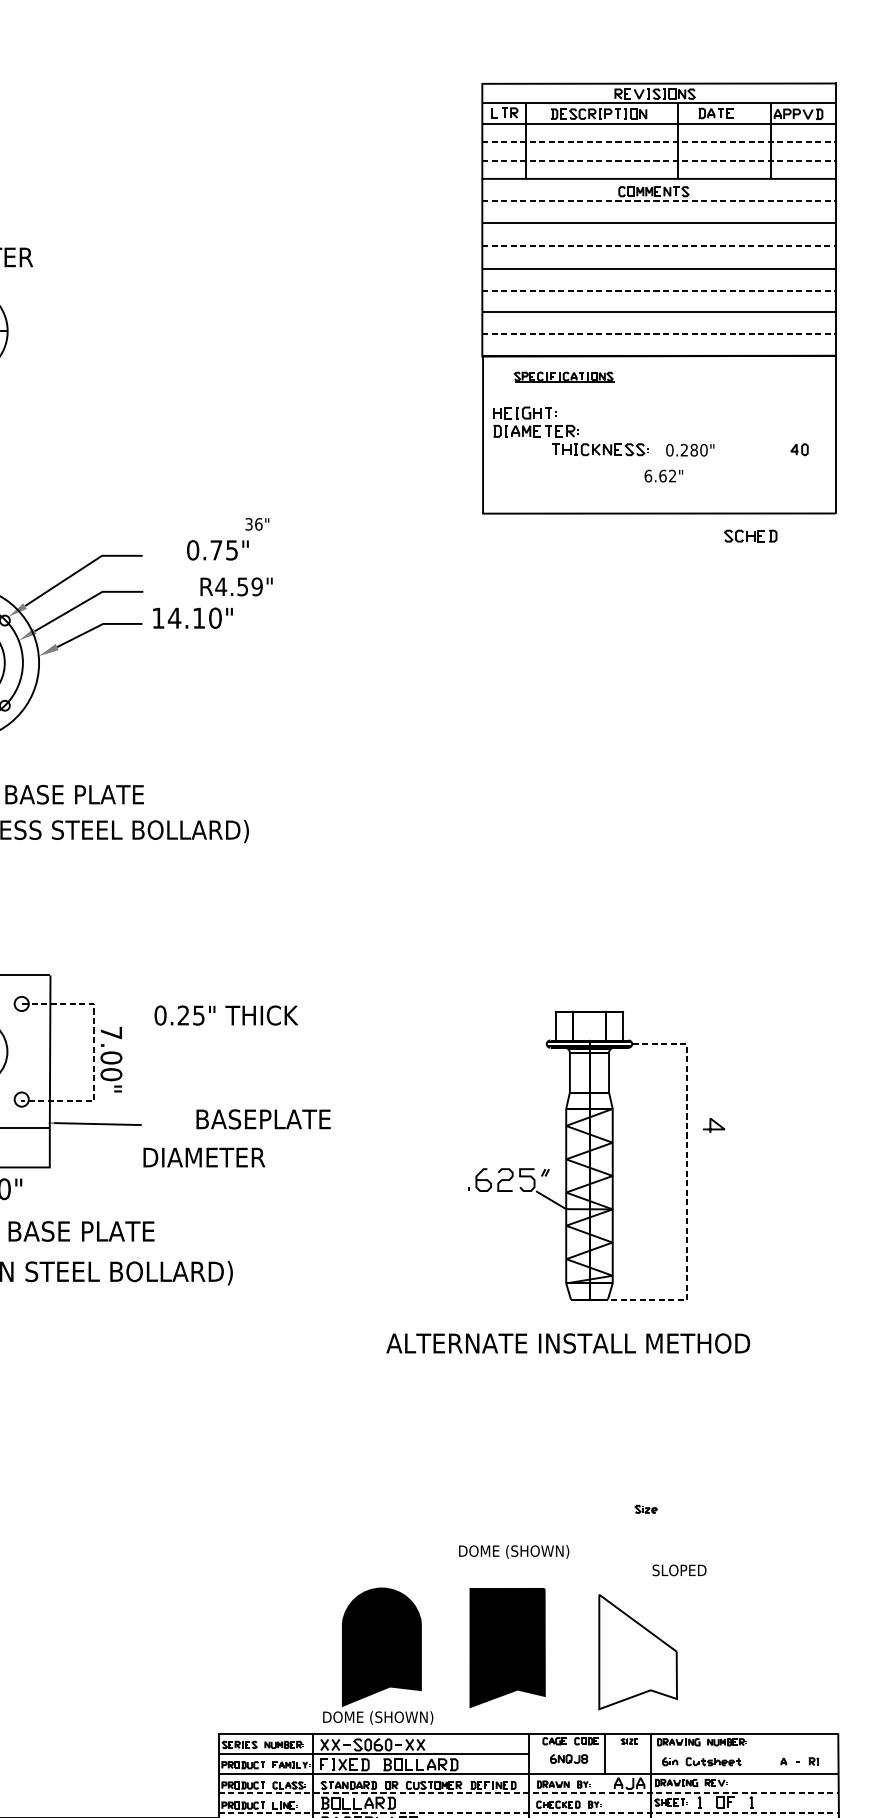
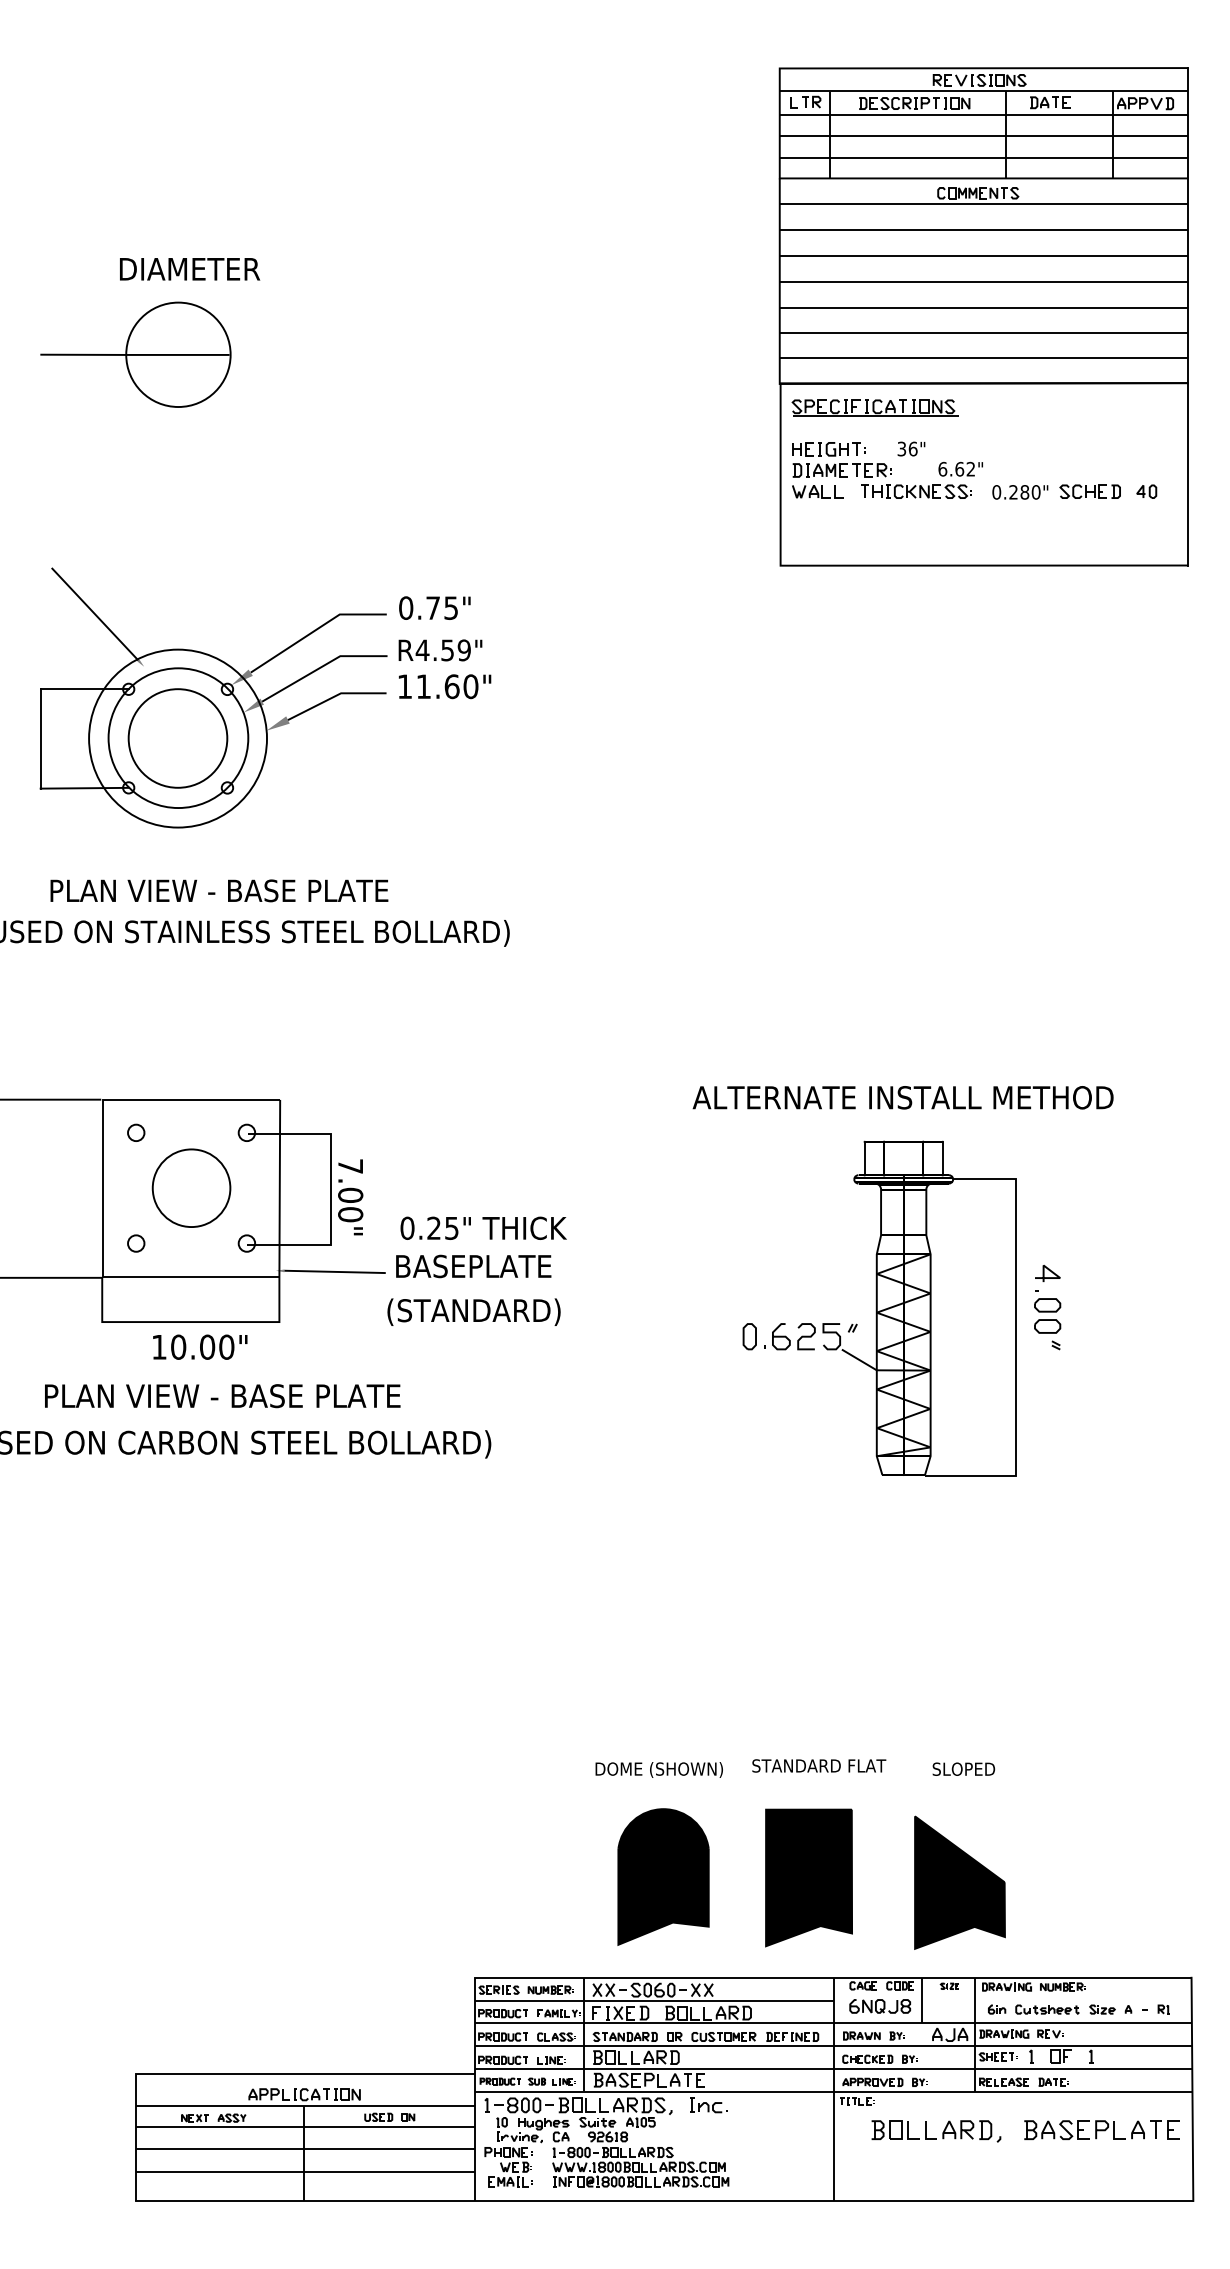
line: (659, 142) -> (984, 136), dashed -> solid
line: (659, 160) -> (984, 157), dashed -> solid
line: (659, 201) -> (984, 204), dashed -> solid
line: (659, 246) -> (984, 256), dashed -> solid
line: (659, 291) -> (984, 308), dashed -> solid
line: (659, 333) -> (984, 357), dashed -> solid
part: (564, 376) -> (874, 407), size x1.43
part: (514, 449) -> (817, 491), added
text: (663, 475) -> (960, 468), moved
text: (257, 523) -> (911, 448), moved
part: (750, 535) -> (1089, 491), moved
text: (217, 549) -> (434, 607), moved
text: (236, 586) -> (440, 650), moved
text: (186, 618) -> (437, 686), 14.10" -> 11.60"
text: (226, 1014) -> (483, 1227), moved
line: (93, 1053) -> (330, 1190), dashed -> solid
text: (263, 1119) -> (473, 1266), moved
text: (217, 1158) -> (473, 1311), DIAMETER -> (STANDARD)
part: (713, 1166) -> (1047, 1320), added
part: (456, 1179) -> (749, 1336), added
line: (686, 1185) -> (1016, 1342), dashed -> solid
text: (567, 1343) -> (902, 1097), moved
part: (646, 1509) -> (1102, 2009), moved
text: (516, 1551) -> (819, 1766), DOME (SHOWN) -> STANDARD FLAT
text: (679, 1569) -> (963, 1768), moved
fill: (637, 1651) -> (959, 1882), added
text: (377, 1717) -> (658, 1769), moved
part: (568, 1759) -> (879, 2006), size x1.43
line: (528, 1793) -> (833, 2046), dashed -> solid
line: (528, 1813) -> (833, 2069), dashed -> solid

